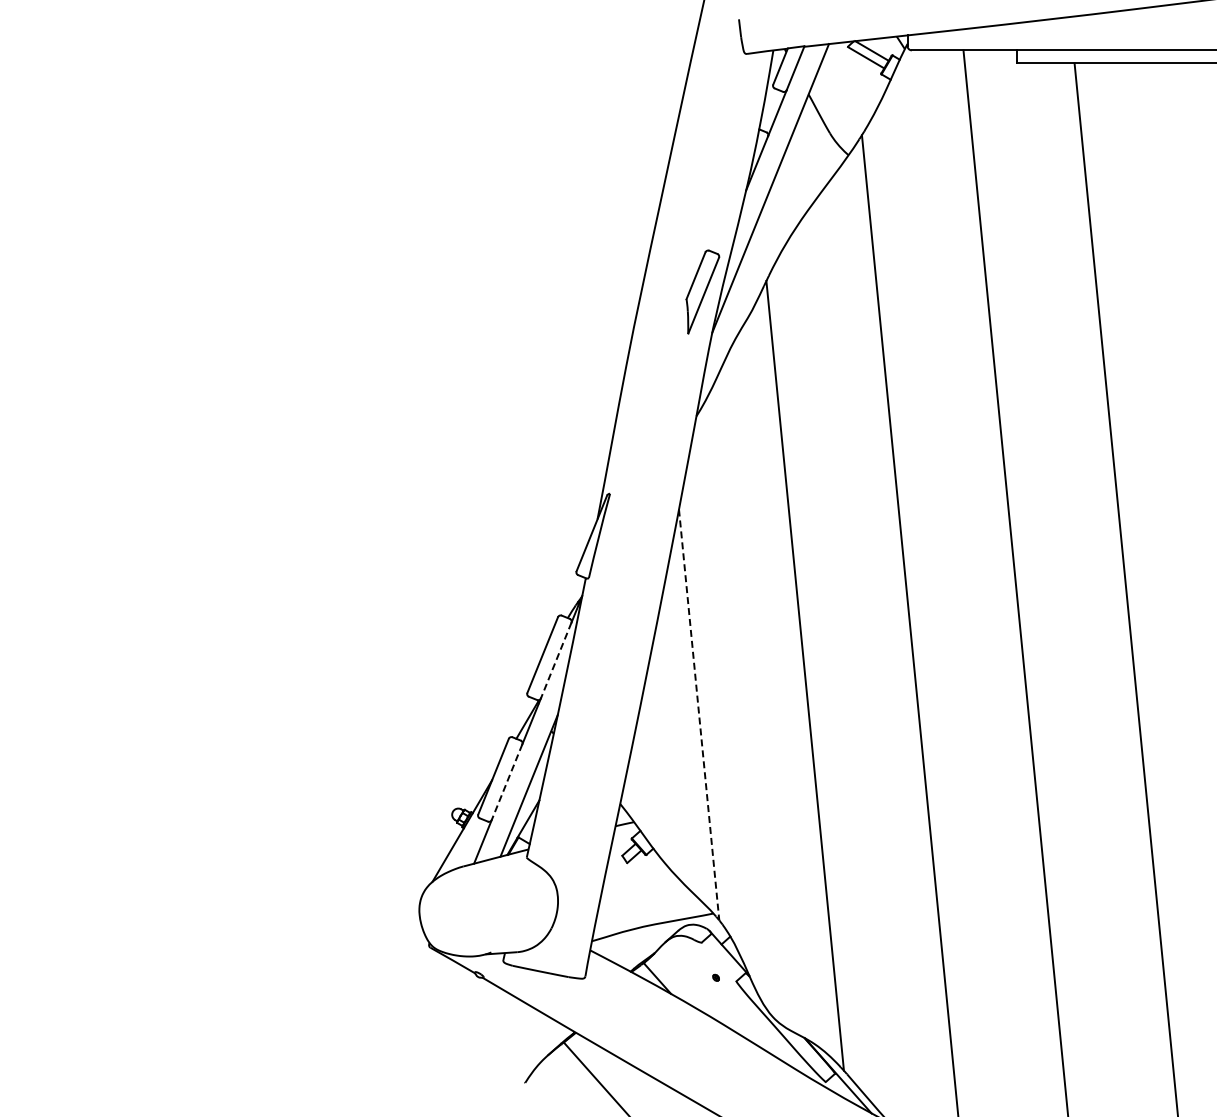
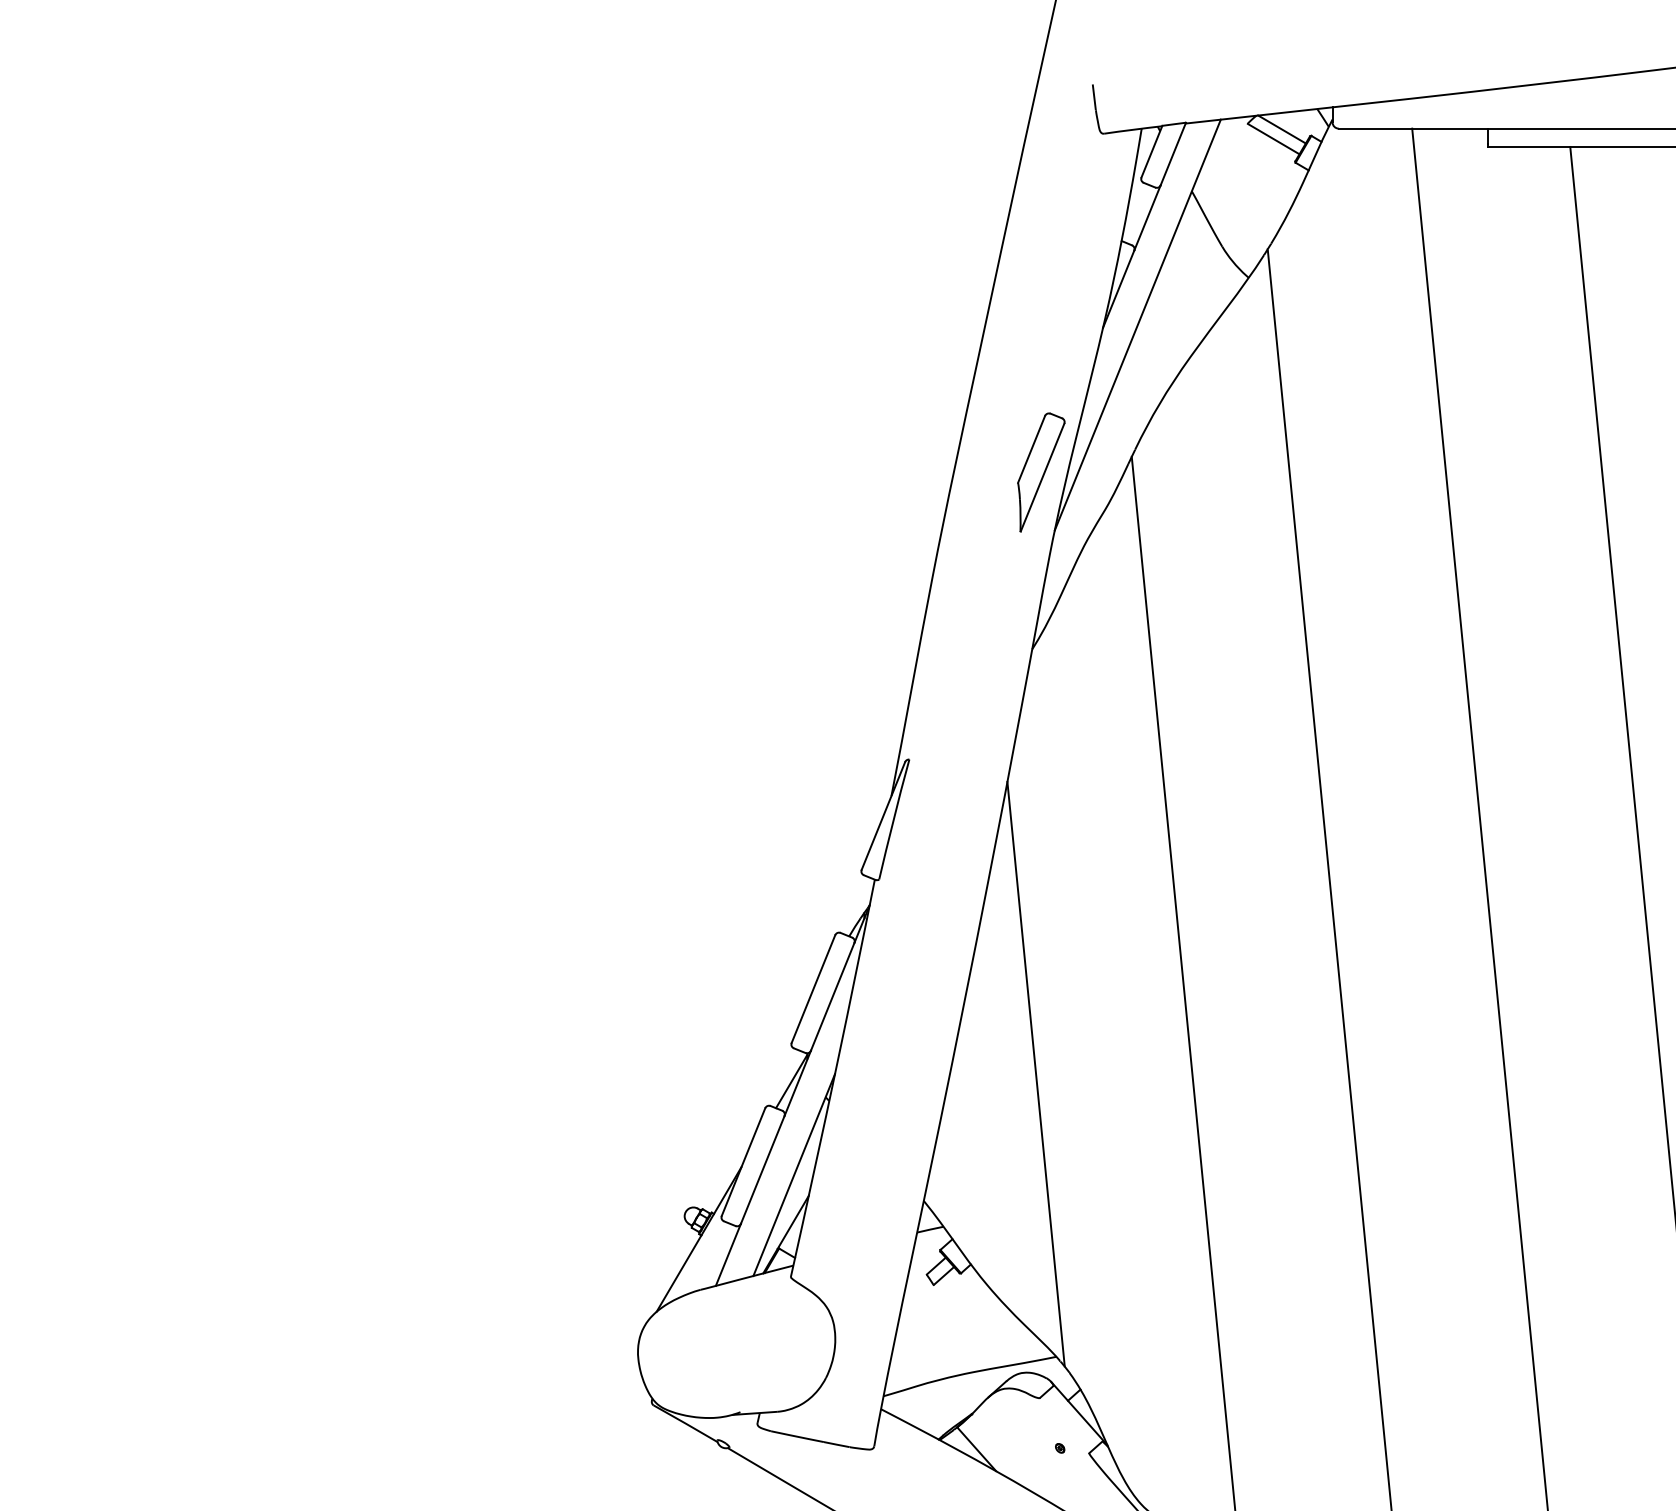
line: (556, 660) -> (833, 996), dashed -> solid
line: (699, 715) -> (1036, 1075), dashed -> solid
line: (507, 782) -> (763, 1170), dashed -> solid

